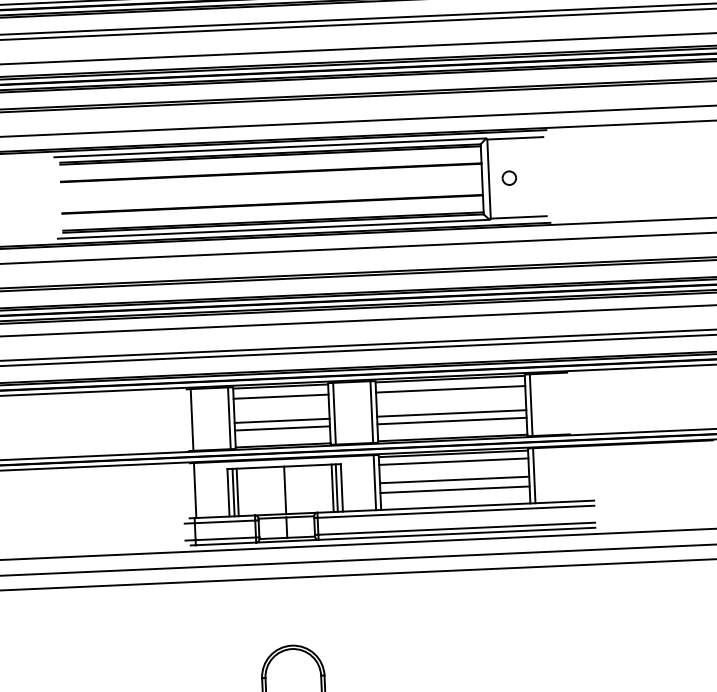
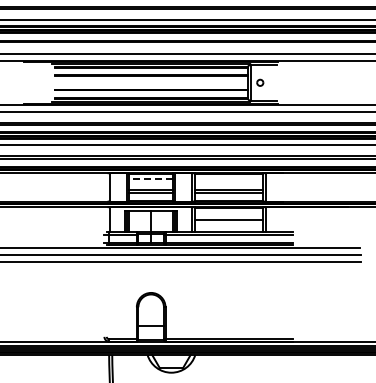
line: (449, 389) -> (228, 178), removed
line: (281, 396) -> (151, 178), solid -> dashed
line: (452, 461) -> (228, 211), removed
line: (453, 489) -> (228, 224), removed

